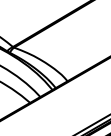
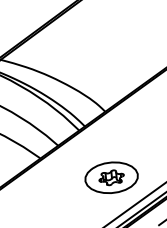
part: (67, 117) -> (111, 178), added

